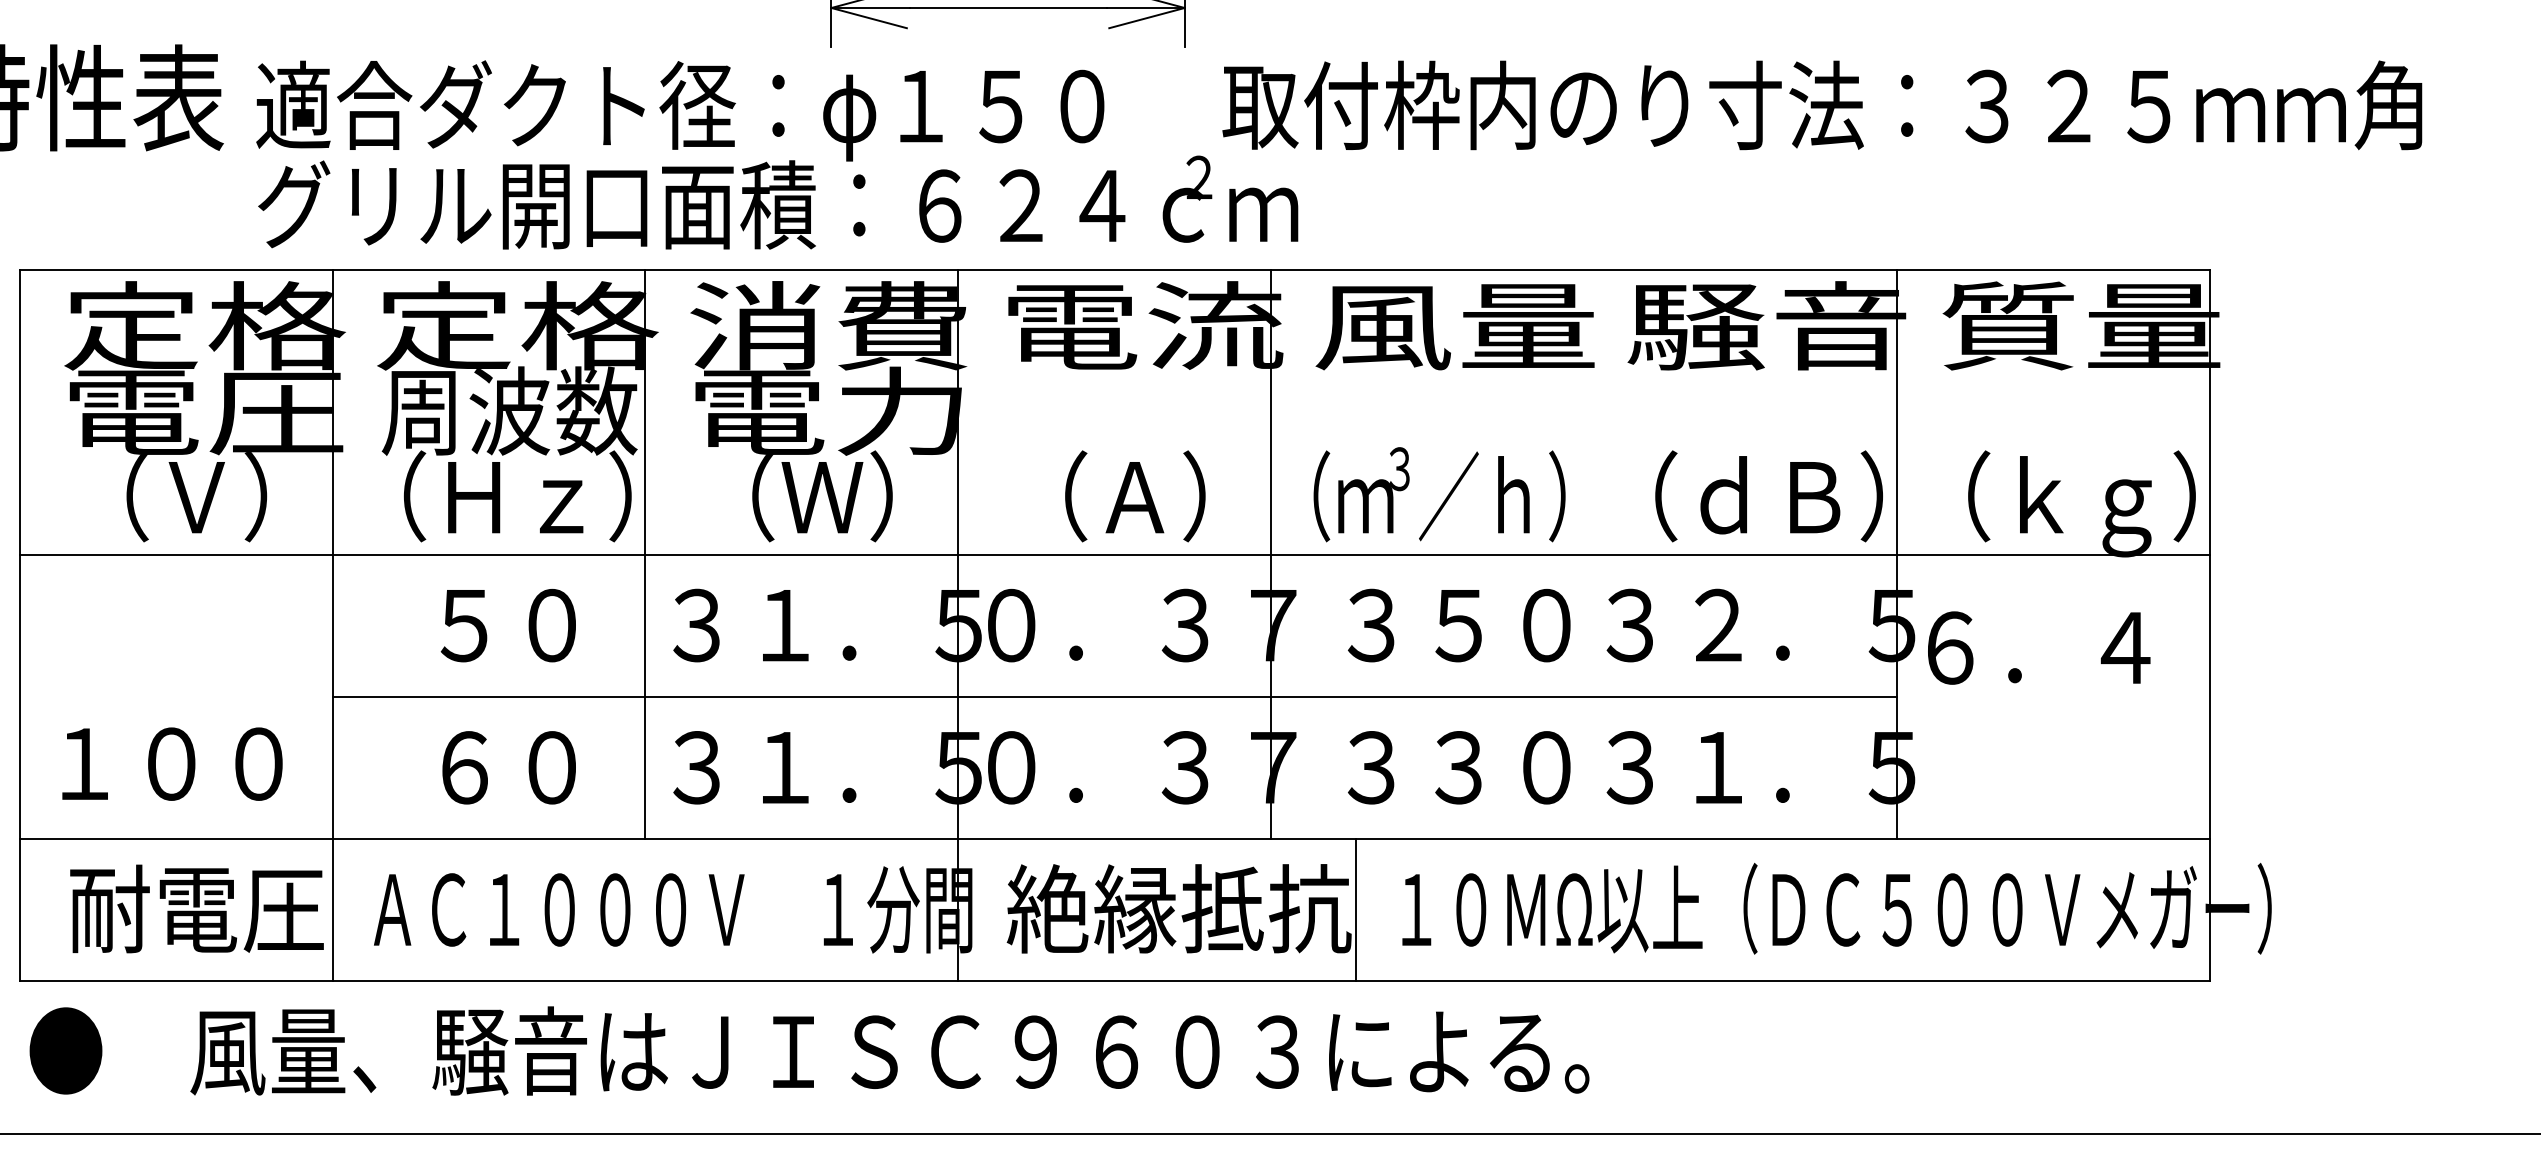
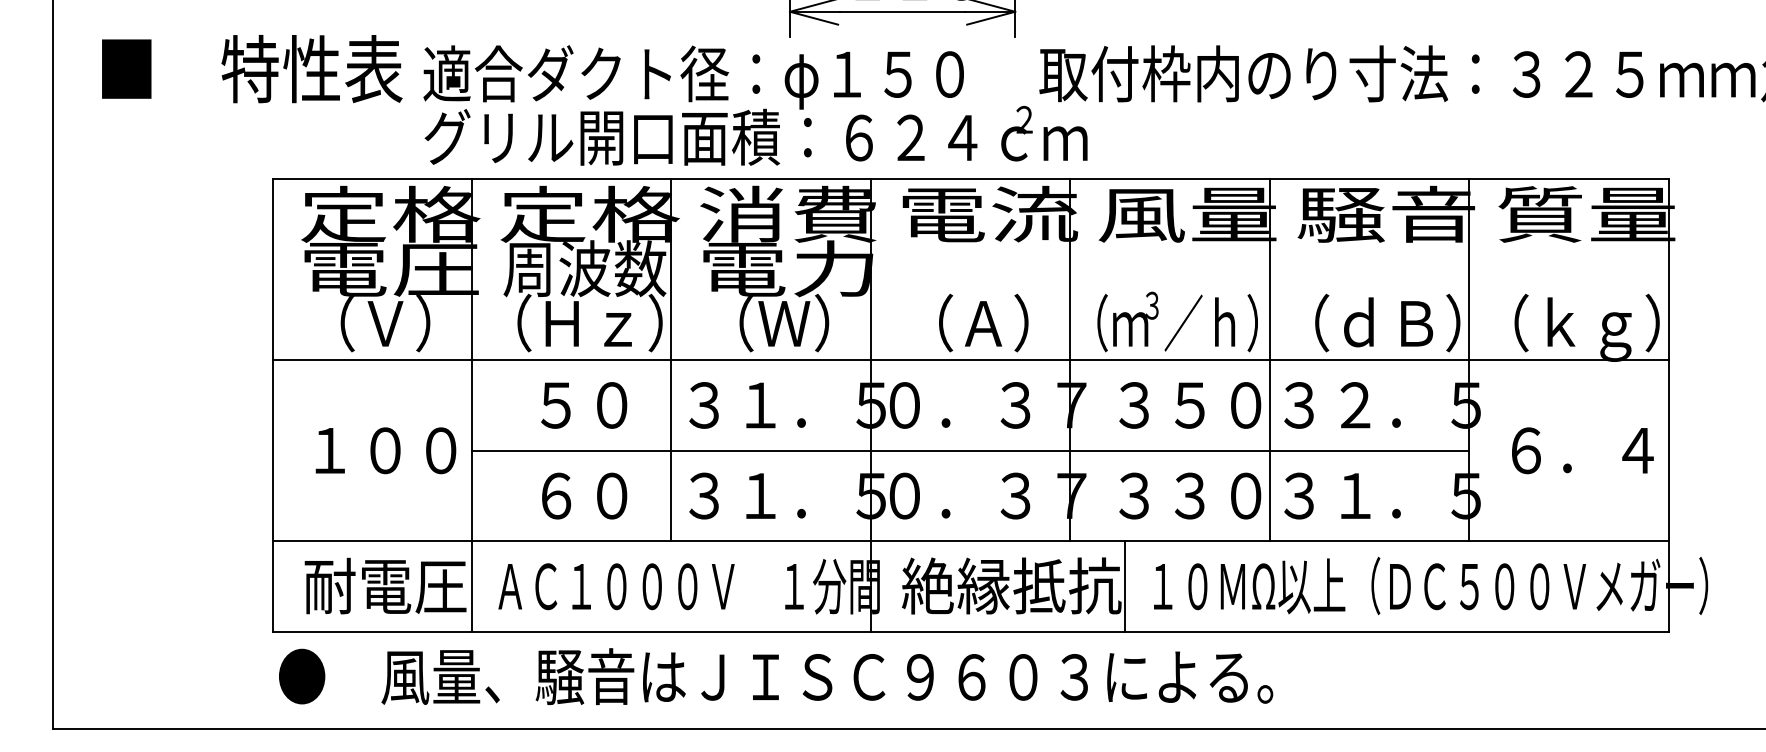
line: (1583, 553) -> (1269, 359), added
text: (2038, 647) -> (1582, 450), moved
text: (171, 763) -> (385, 450), moved

